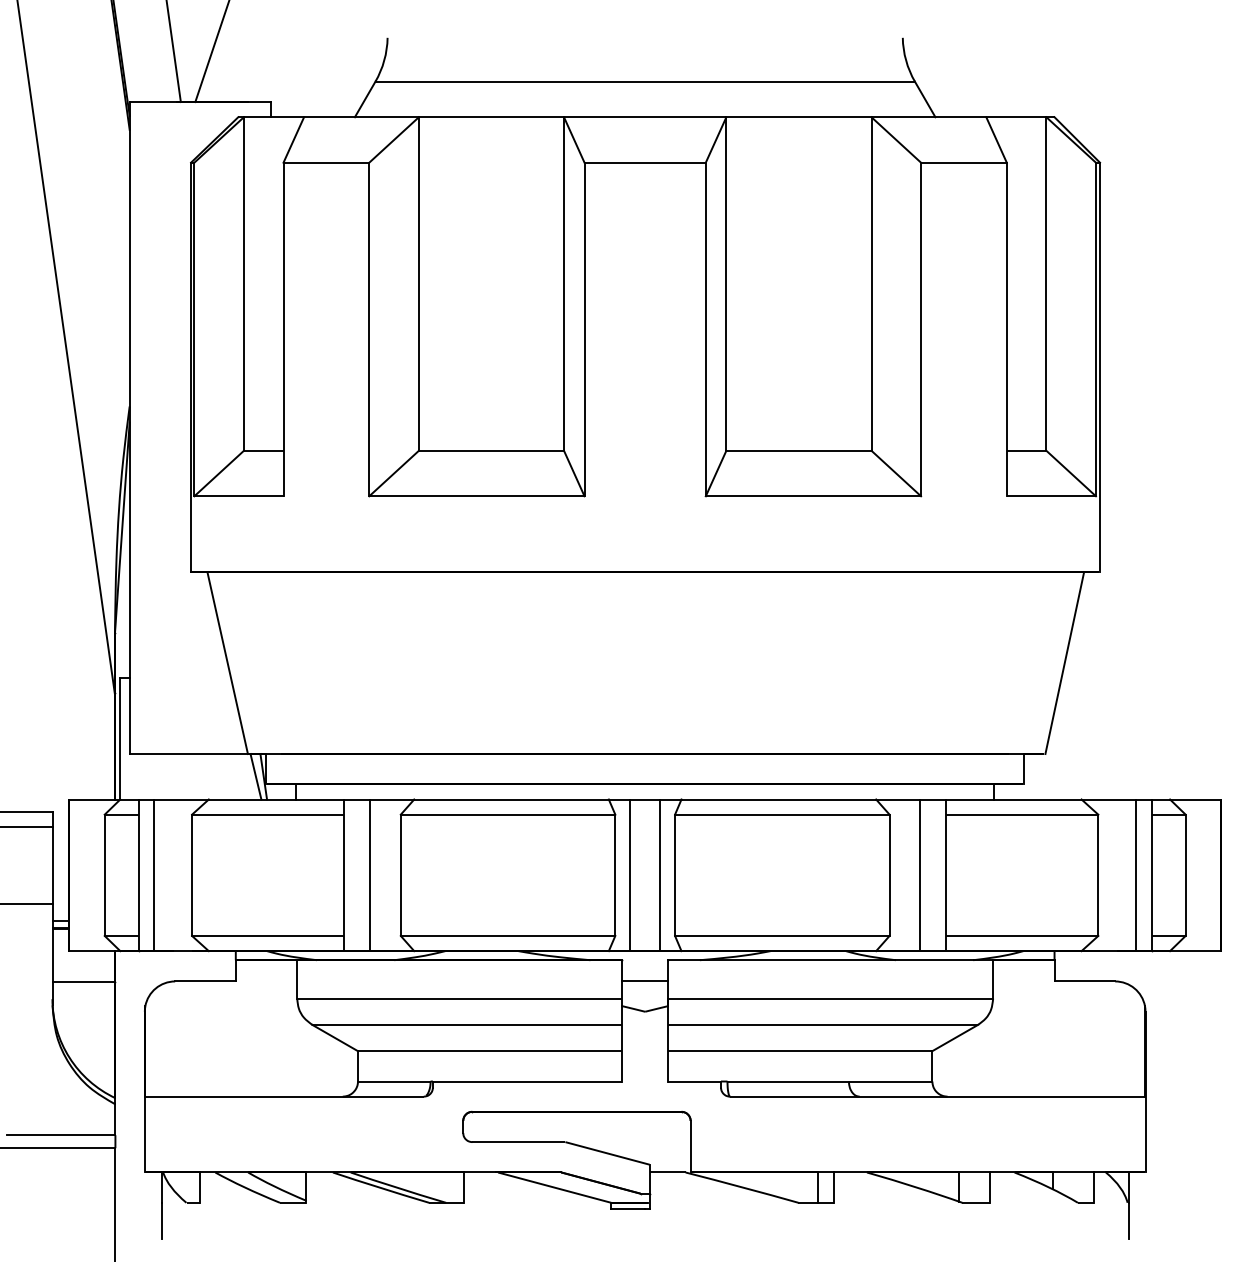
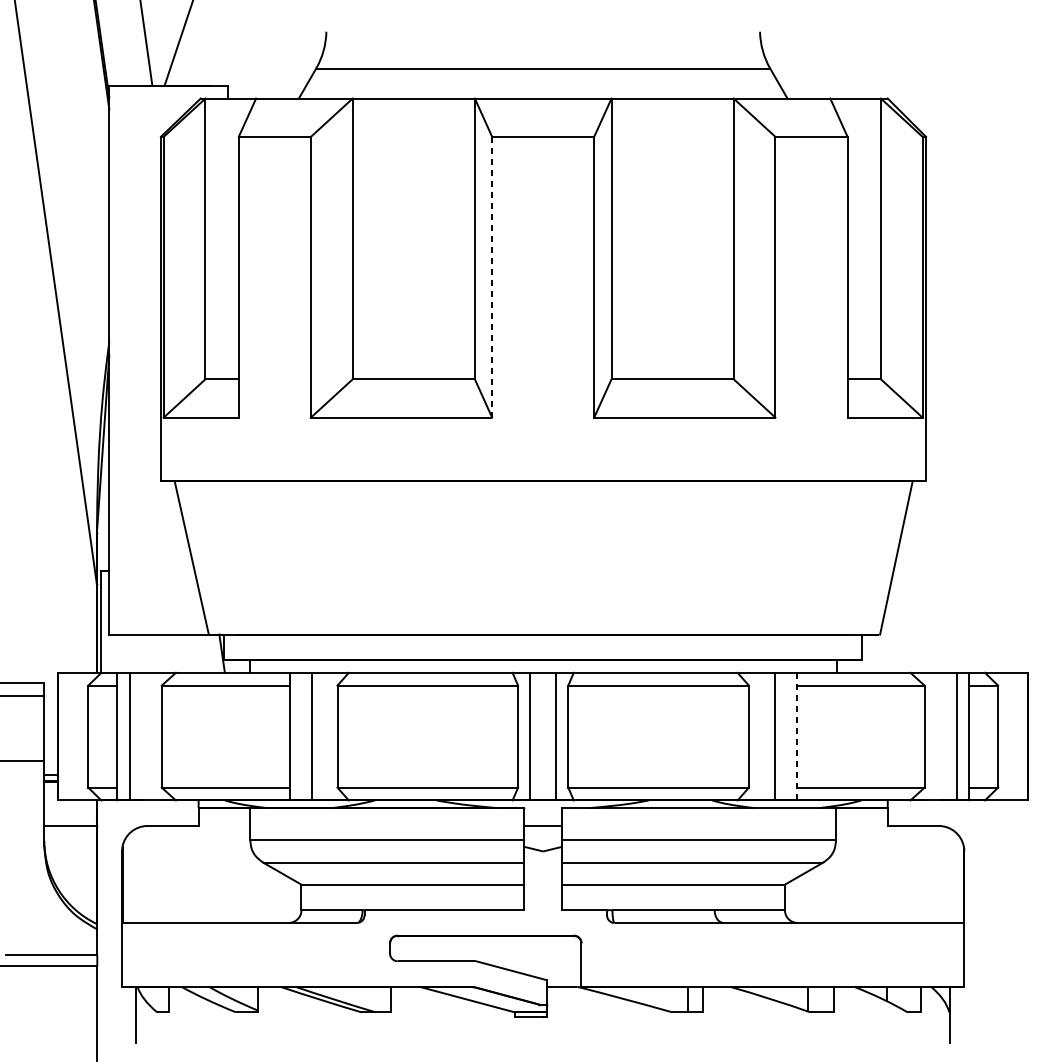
line: (584, 329) -> (492, 277), solid -> dashed
line: (255, 776) -> (215, 653), removed
line: (946, 875) -> (796, 736), solid -> dashed

